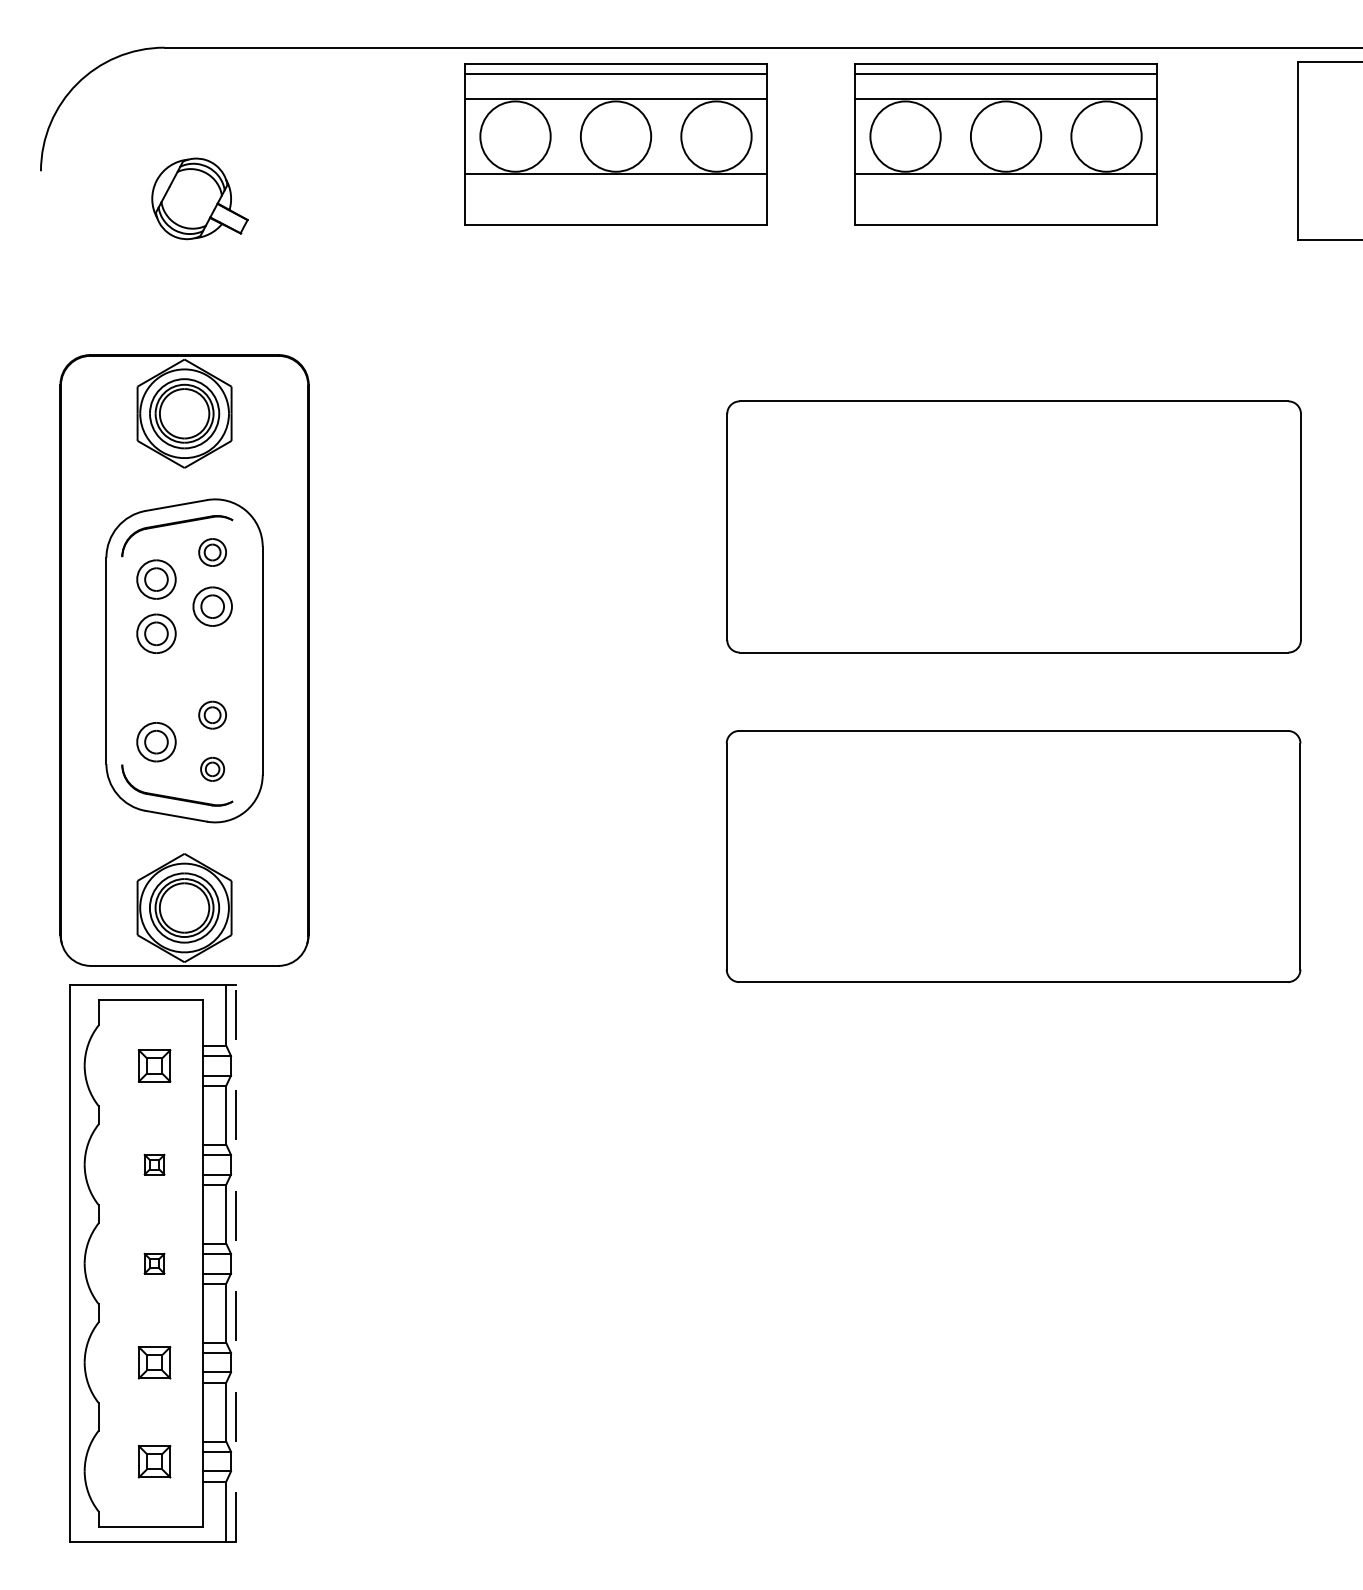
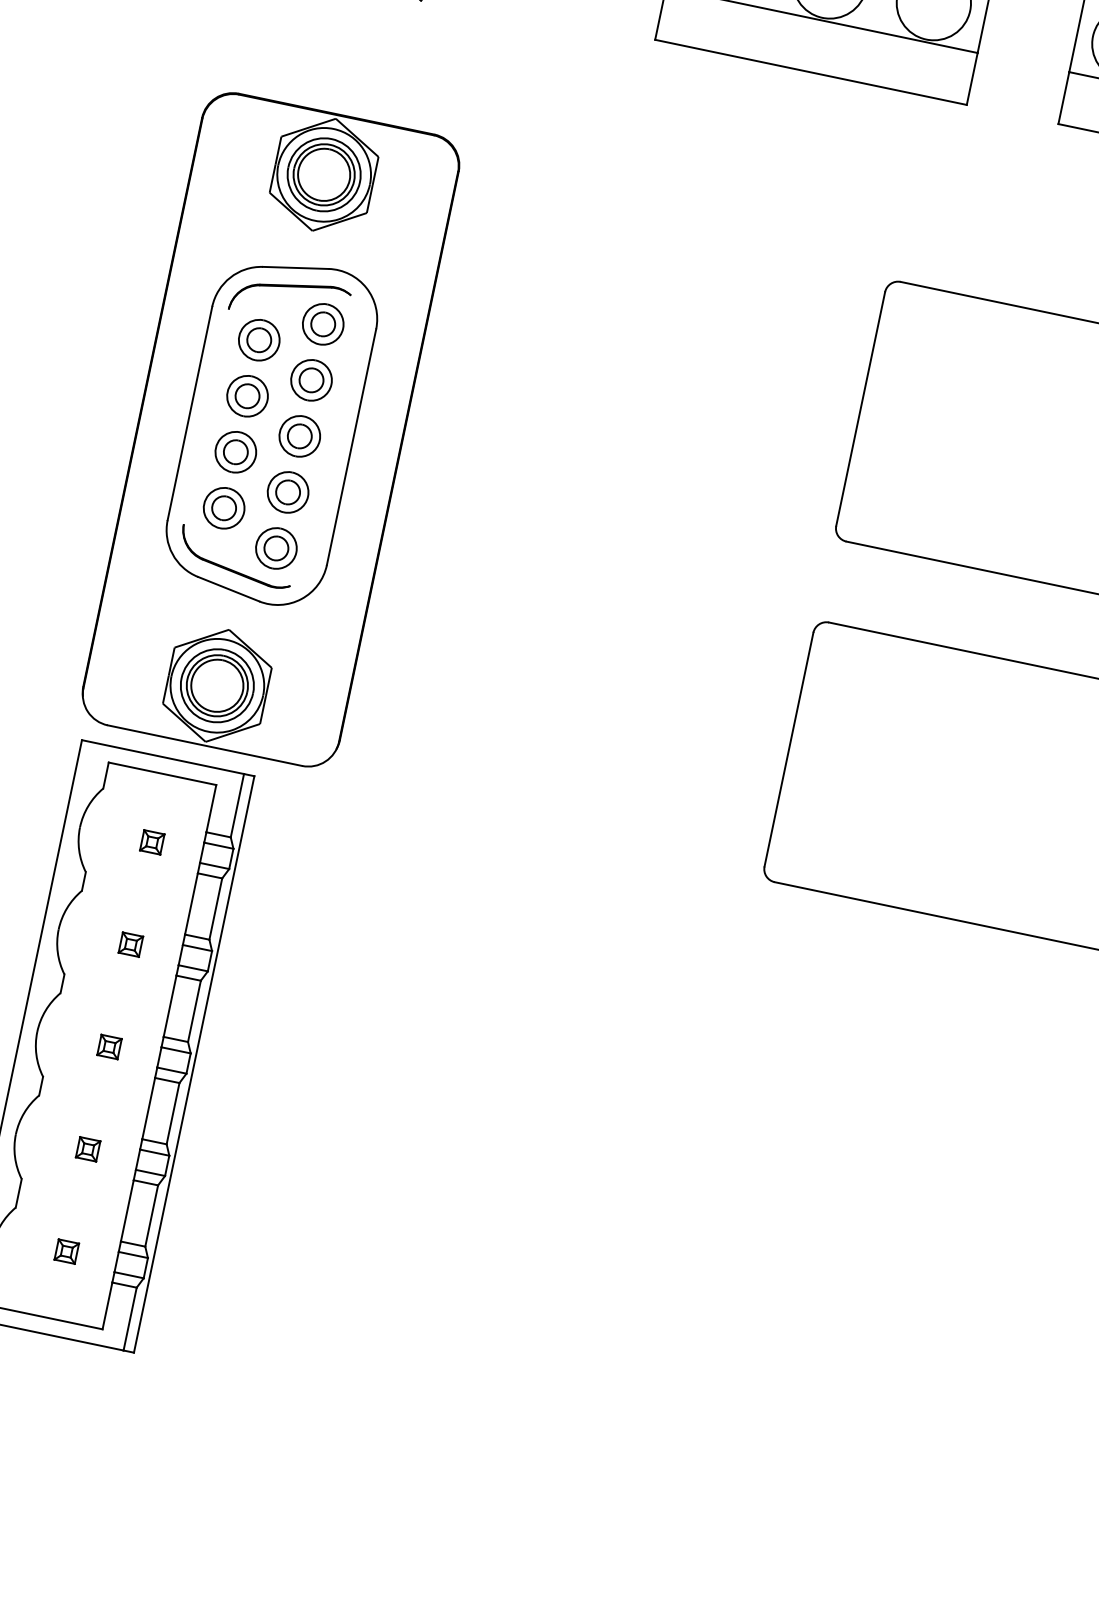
part: (212, 552) -> (323, 324), size x1.43
part: (212, 660) -> (299, 435), added
part: (156, 687) -> (235, 451), added
part: (212, 715) -> (287, 492), size x1.43
part: (212, 769) -> (276, 548), size x1.67
part: (154, 1065) -> (152, 842), size x0.62
line: (236, 1263) -> (194, 1064), dashed -> solid
part: (154, 1362) -> (88, 1149), size x0.62
part: (154, 1461) -> (66, 1251), size x0.62

